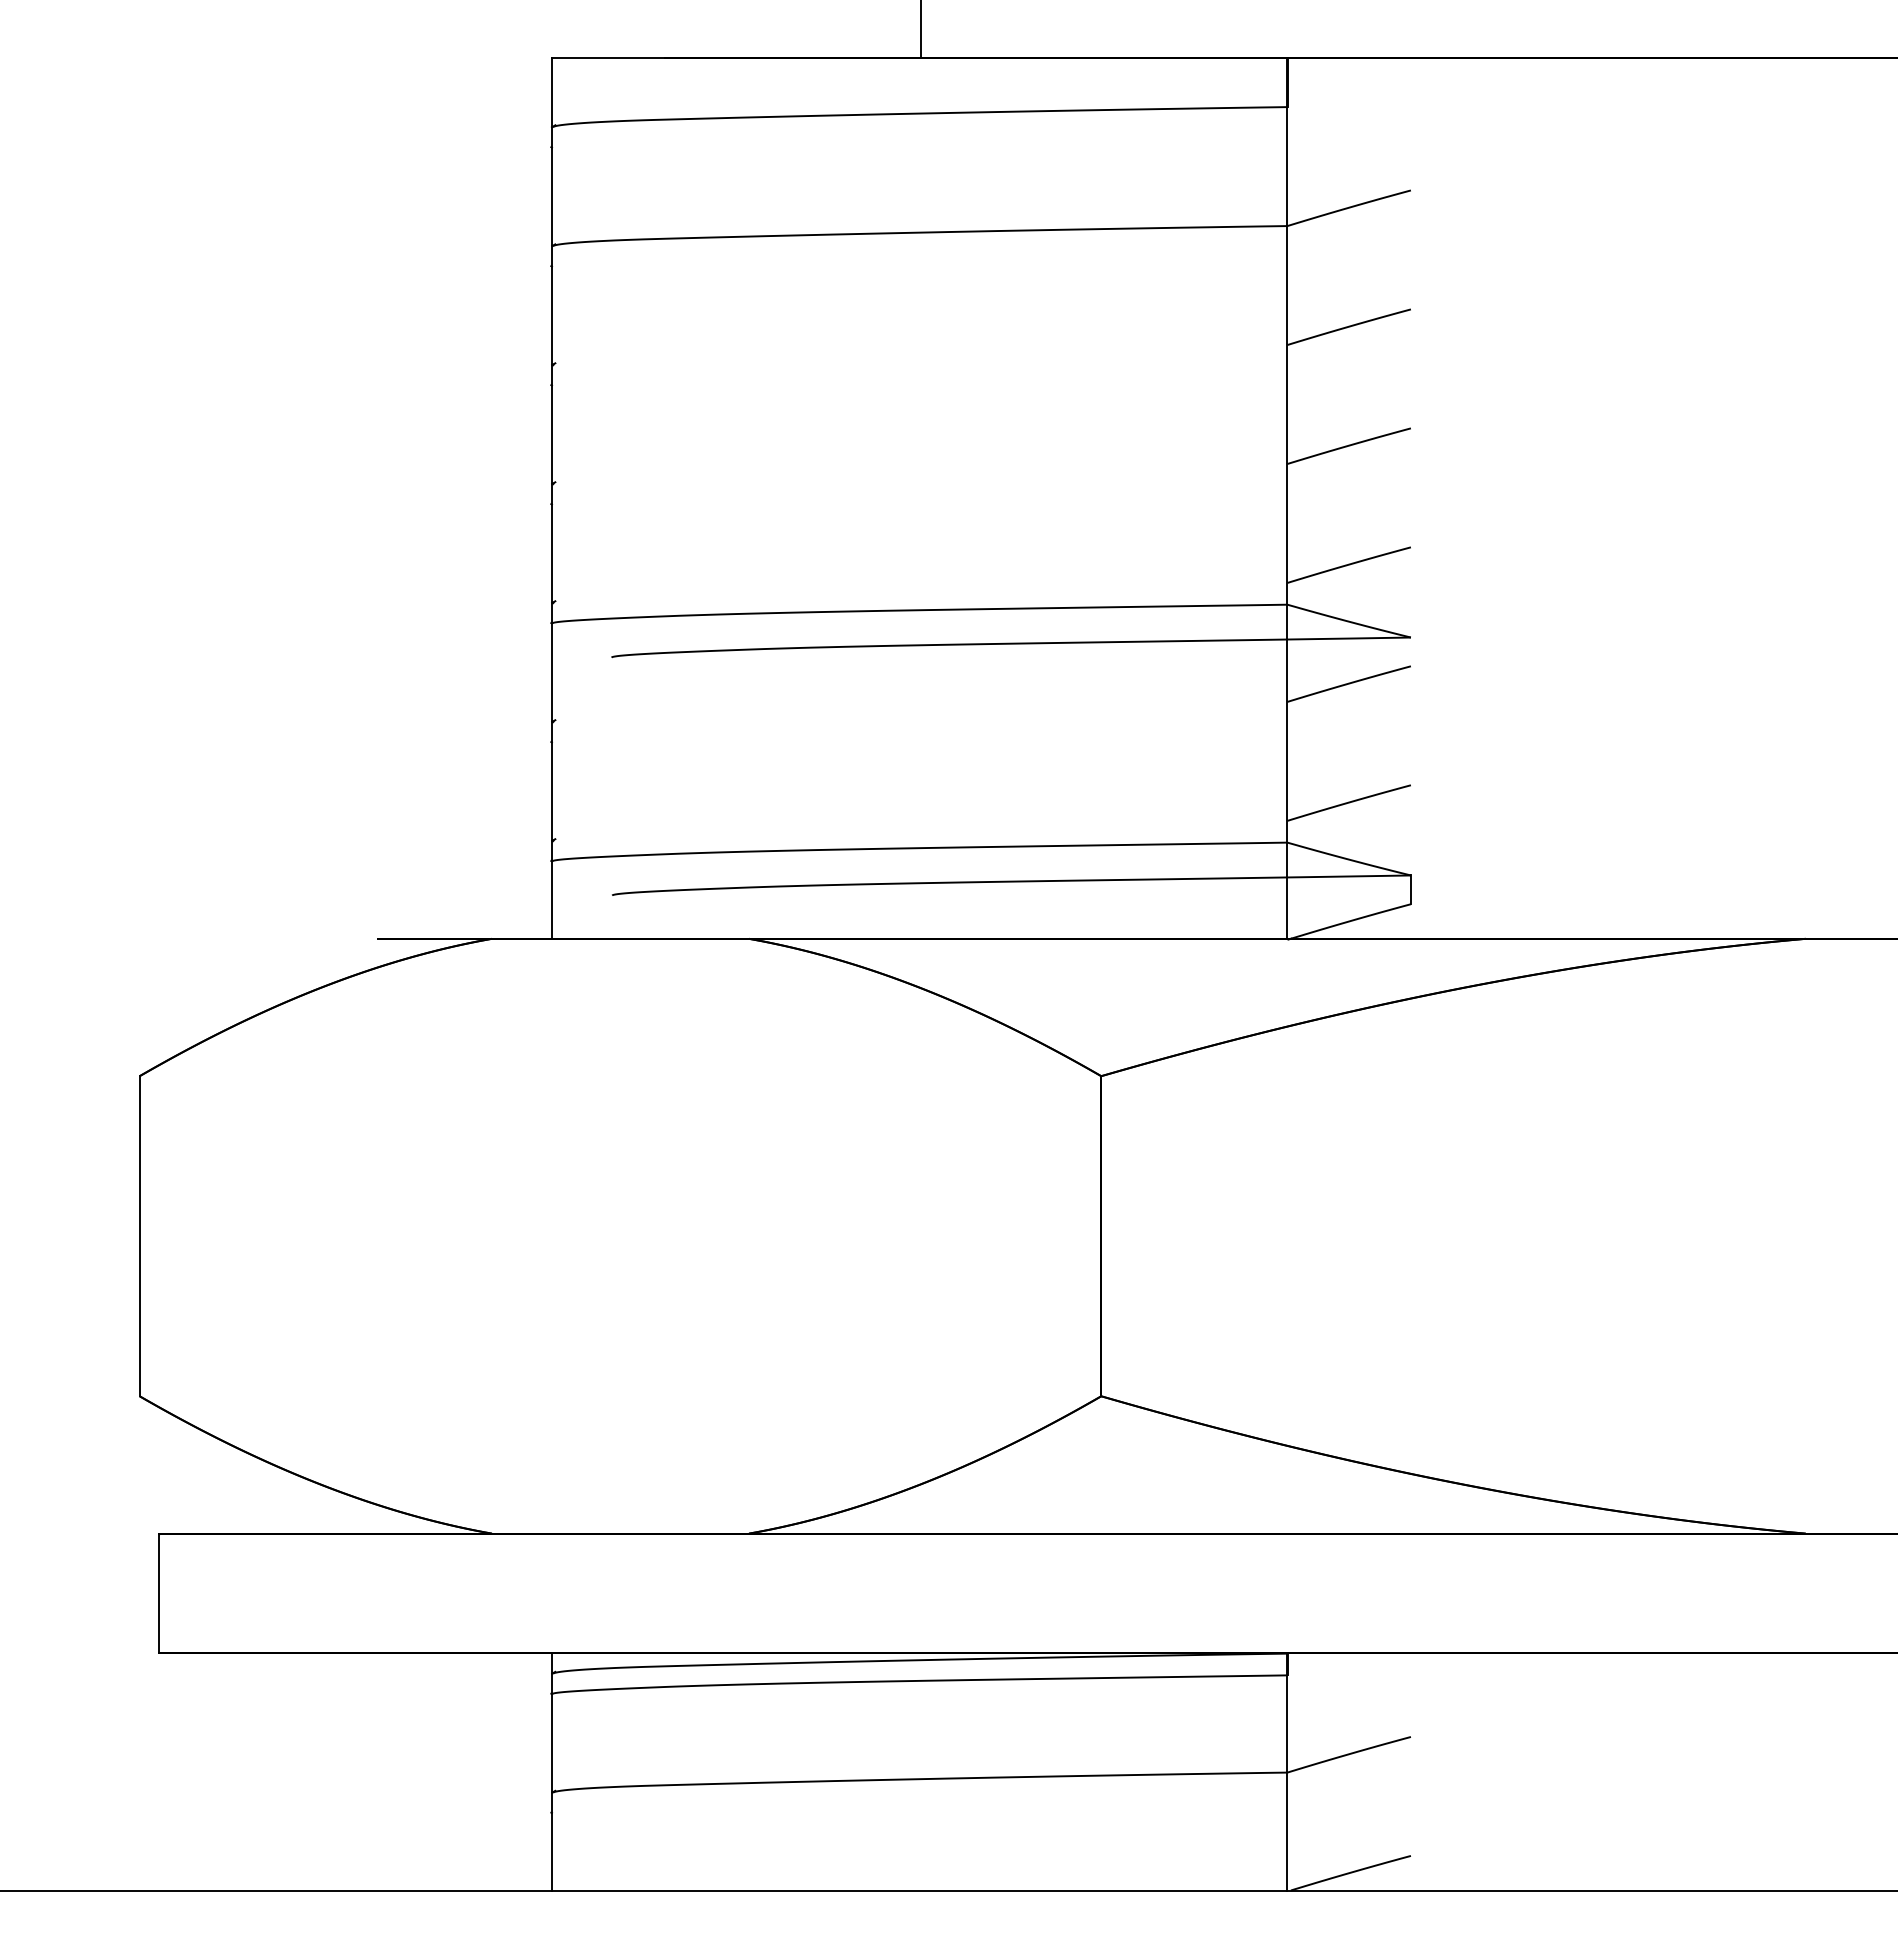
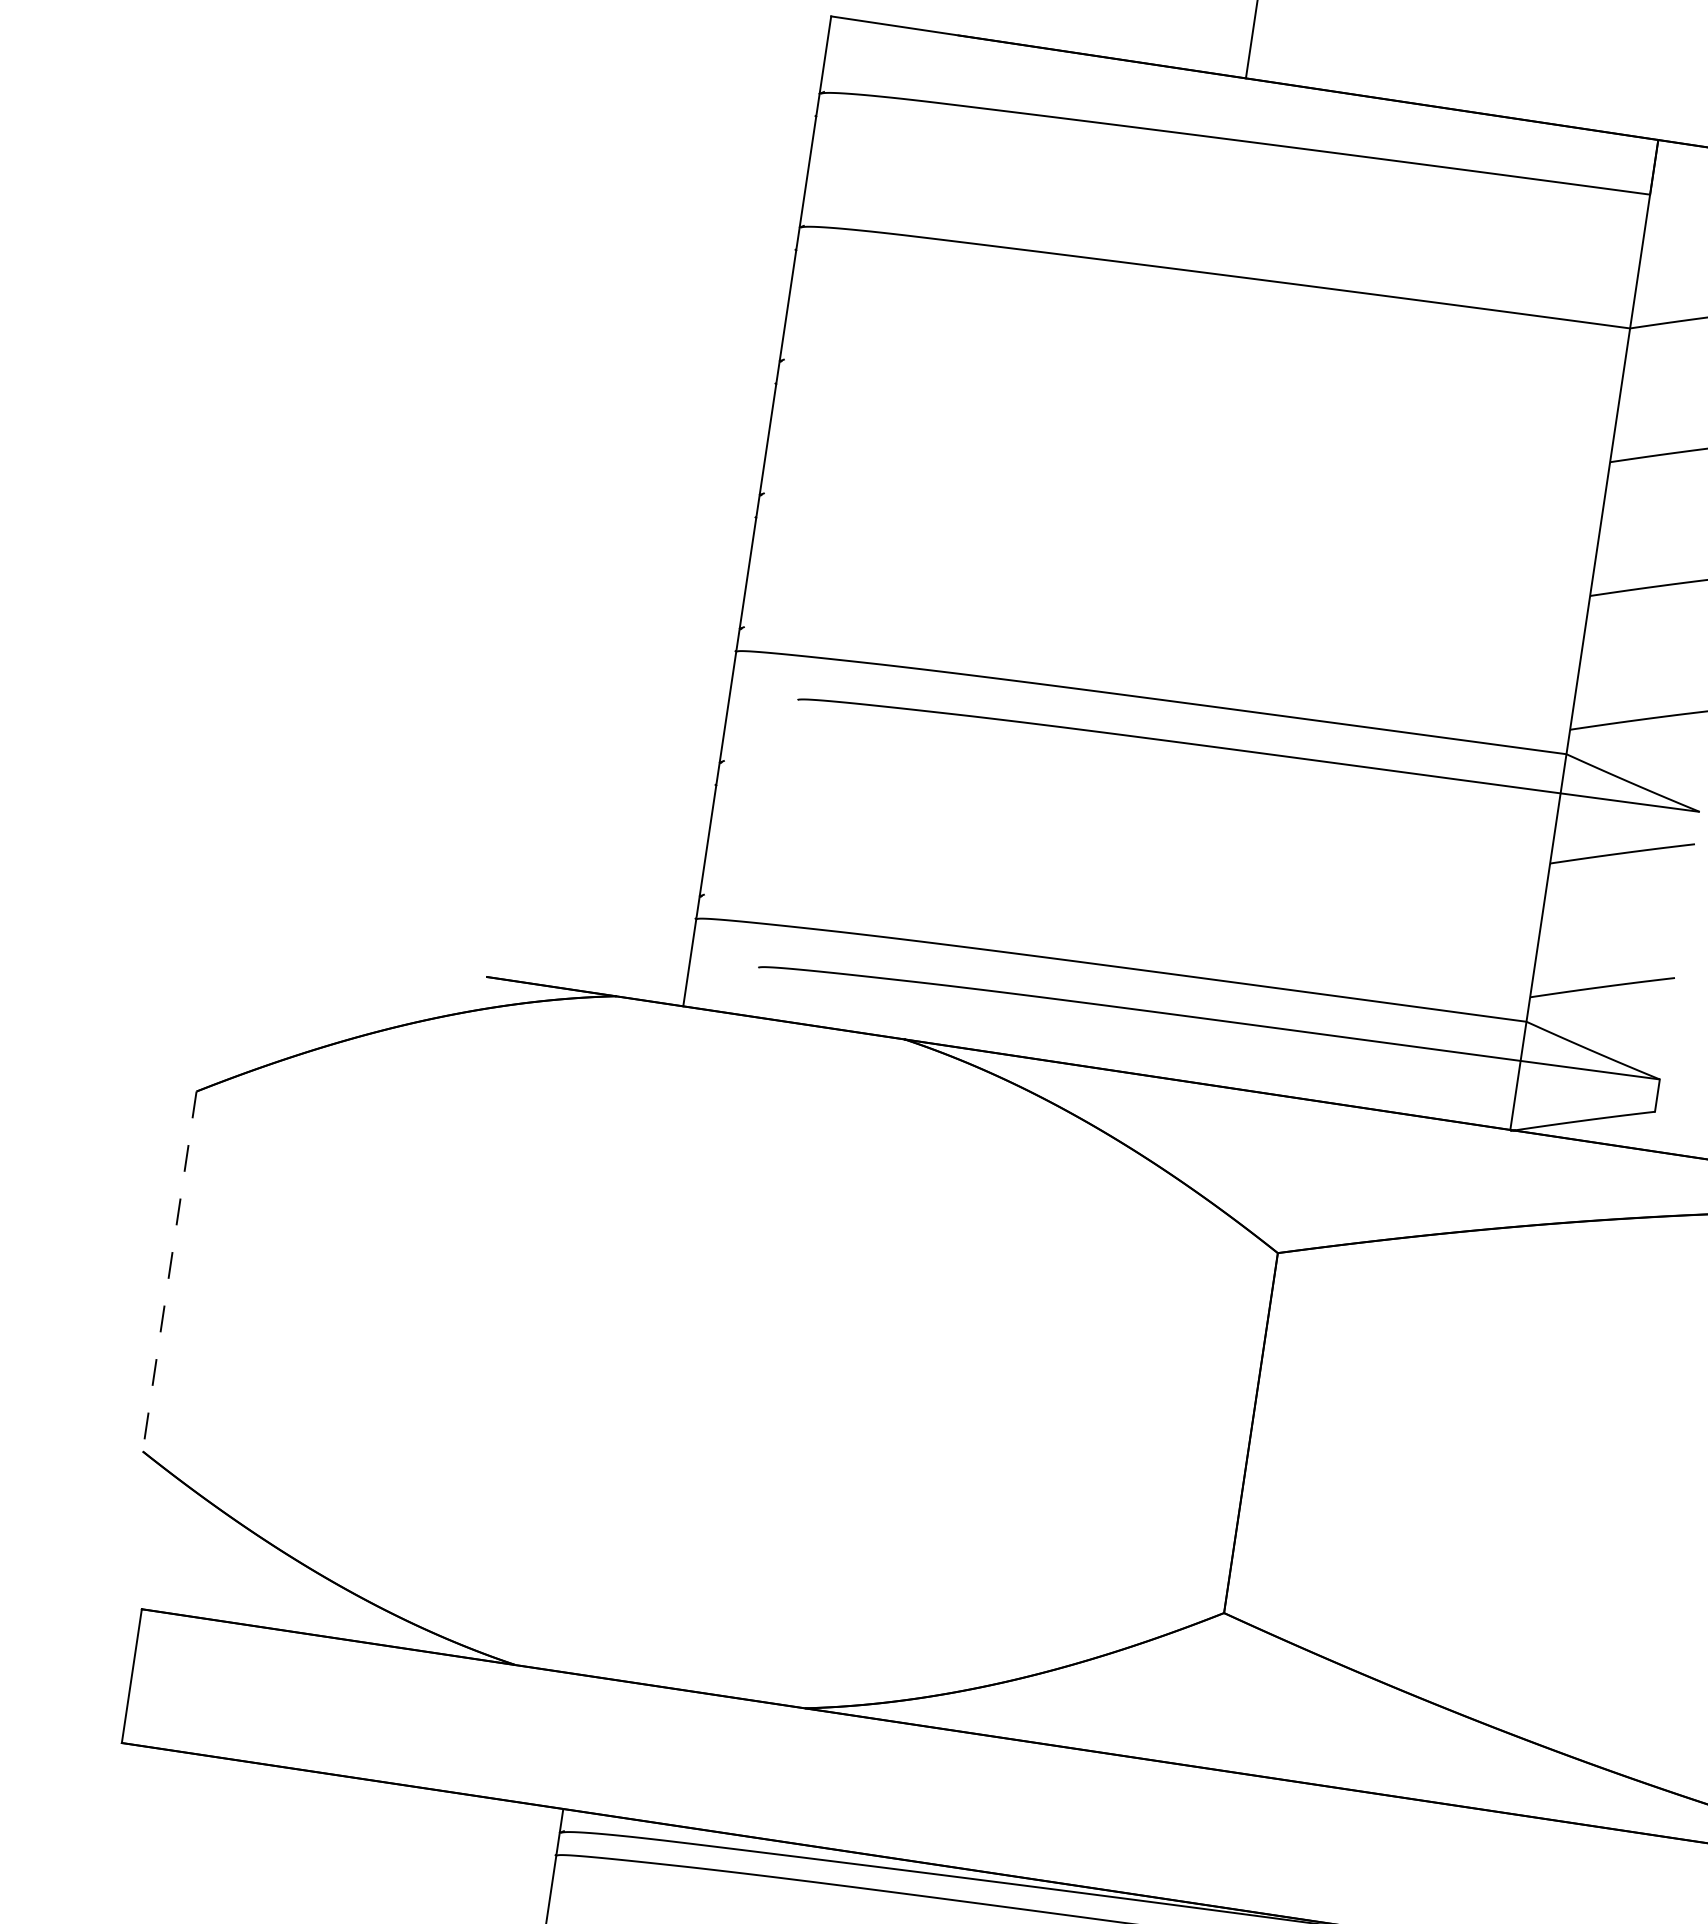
line: (139, 1236) -> (169, 1271), solid -> dashed

